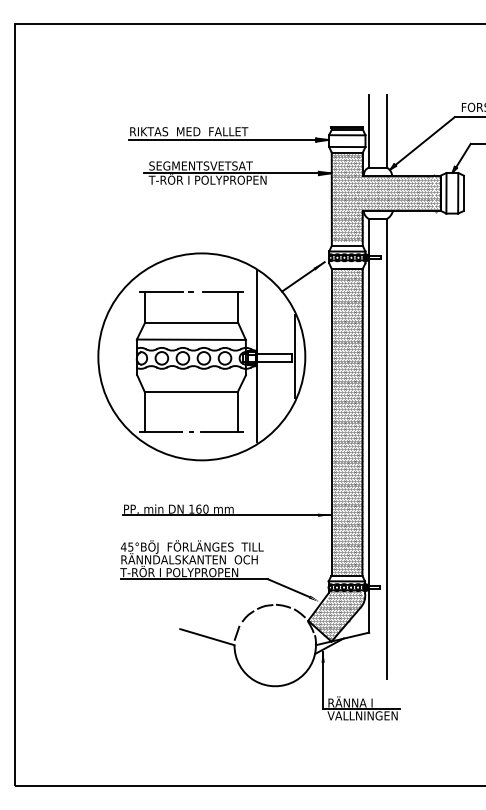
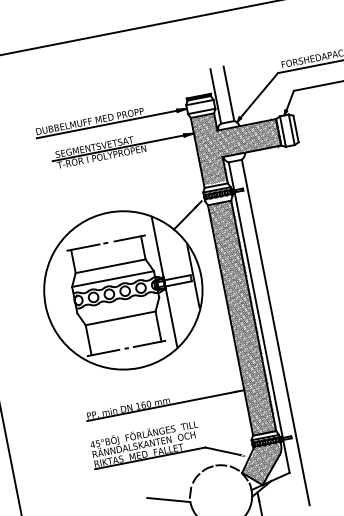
text: (202, 131) -> (90, 121), RIKTAS  MED  FALLET -> DUBBELMUFF MED PROPP
text: (179, 571) -> (138, 454), T-RÖR I POLYPROPEN -> RIKTAS  MED  FALLET

